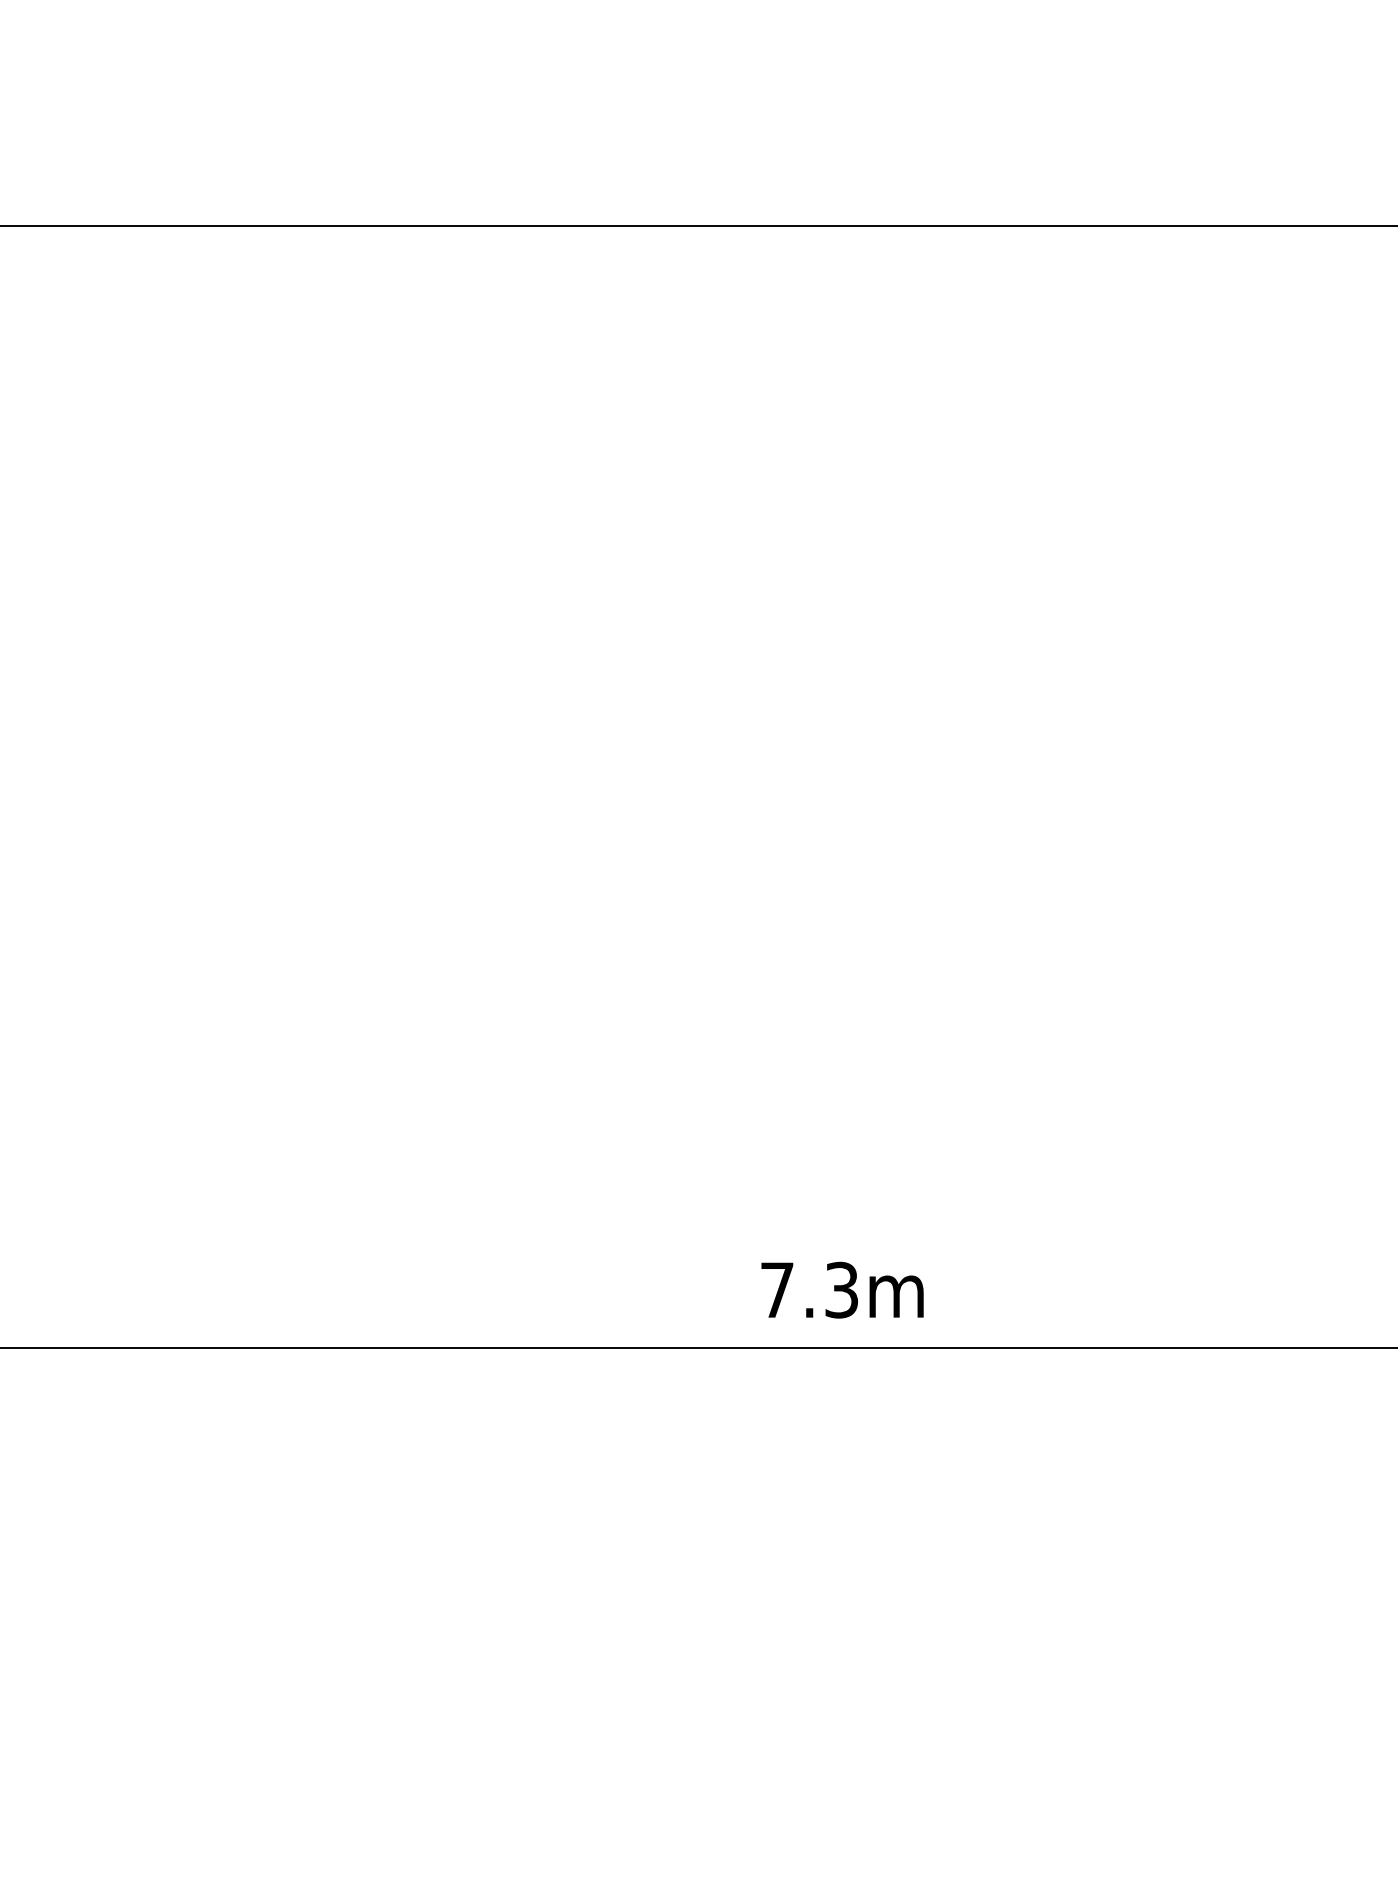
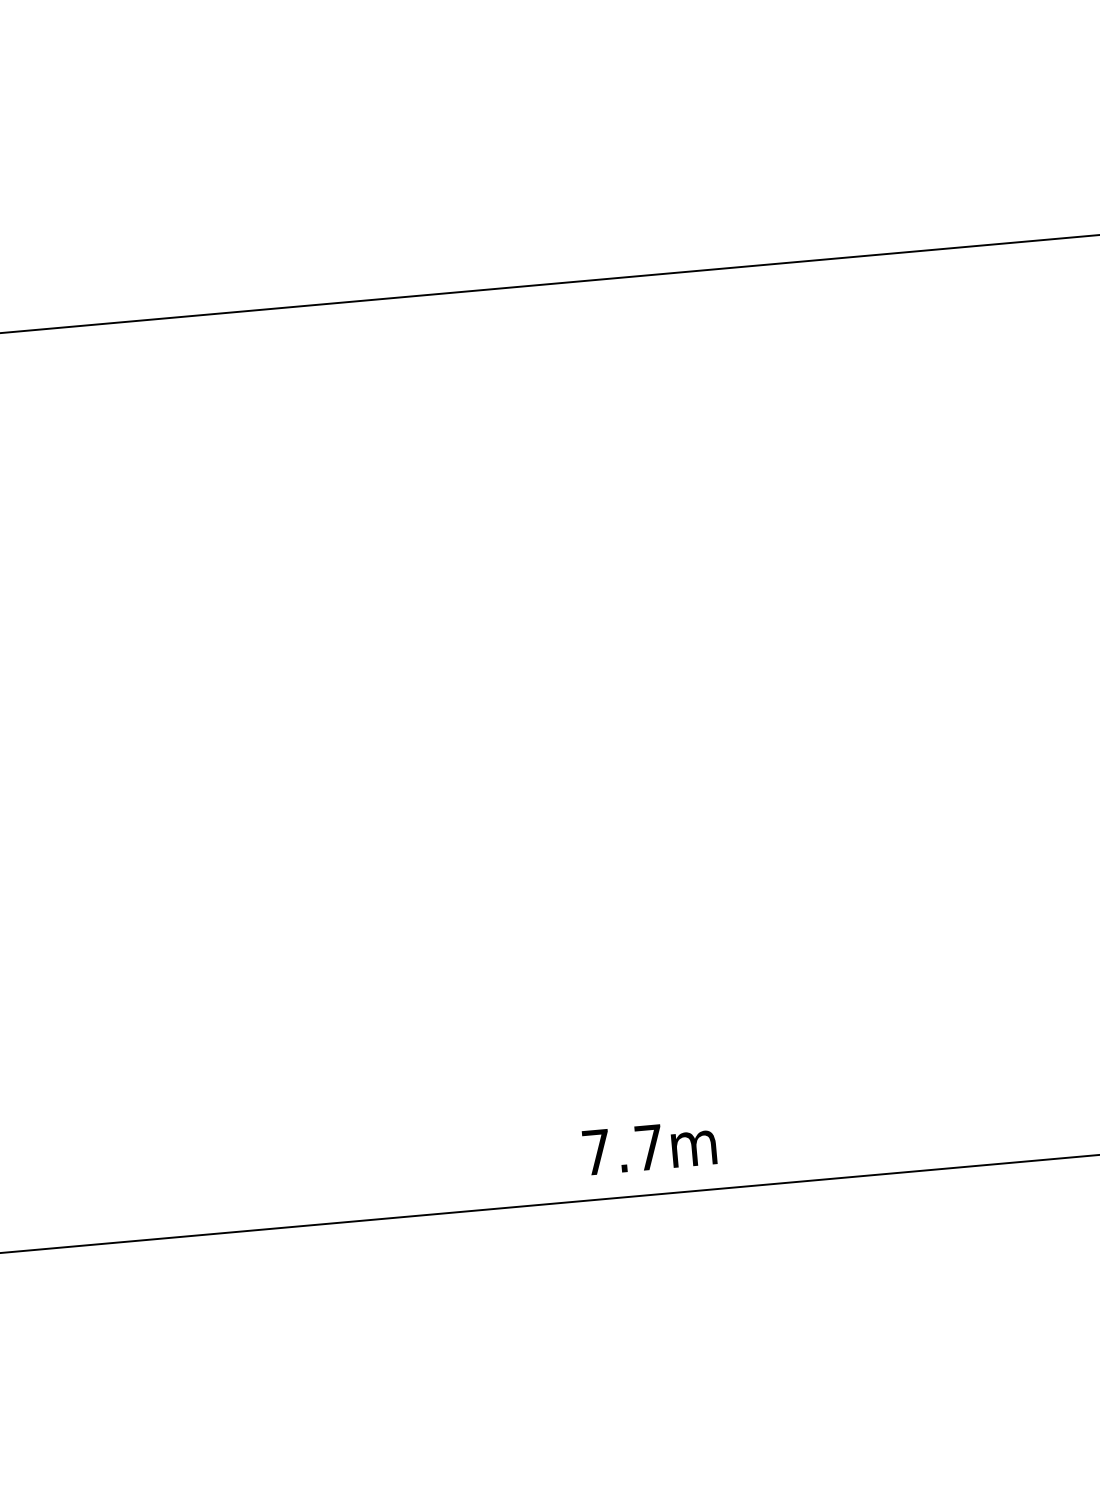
text: (841, 1289) -> (648, 1147), 7.3m -> 7.7m

